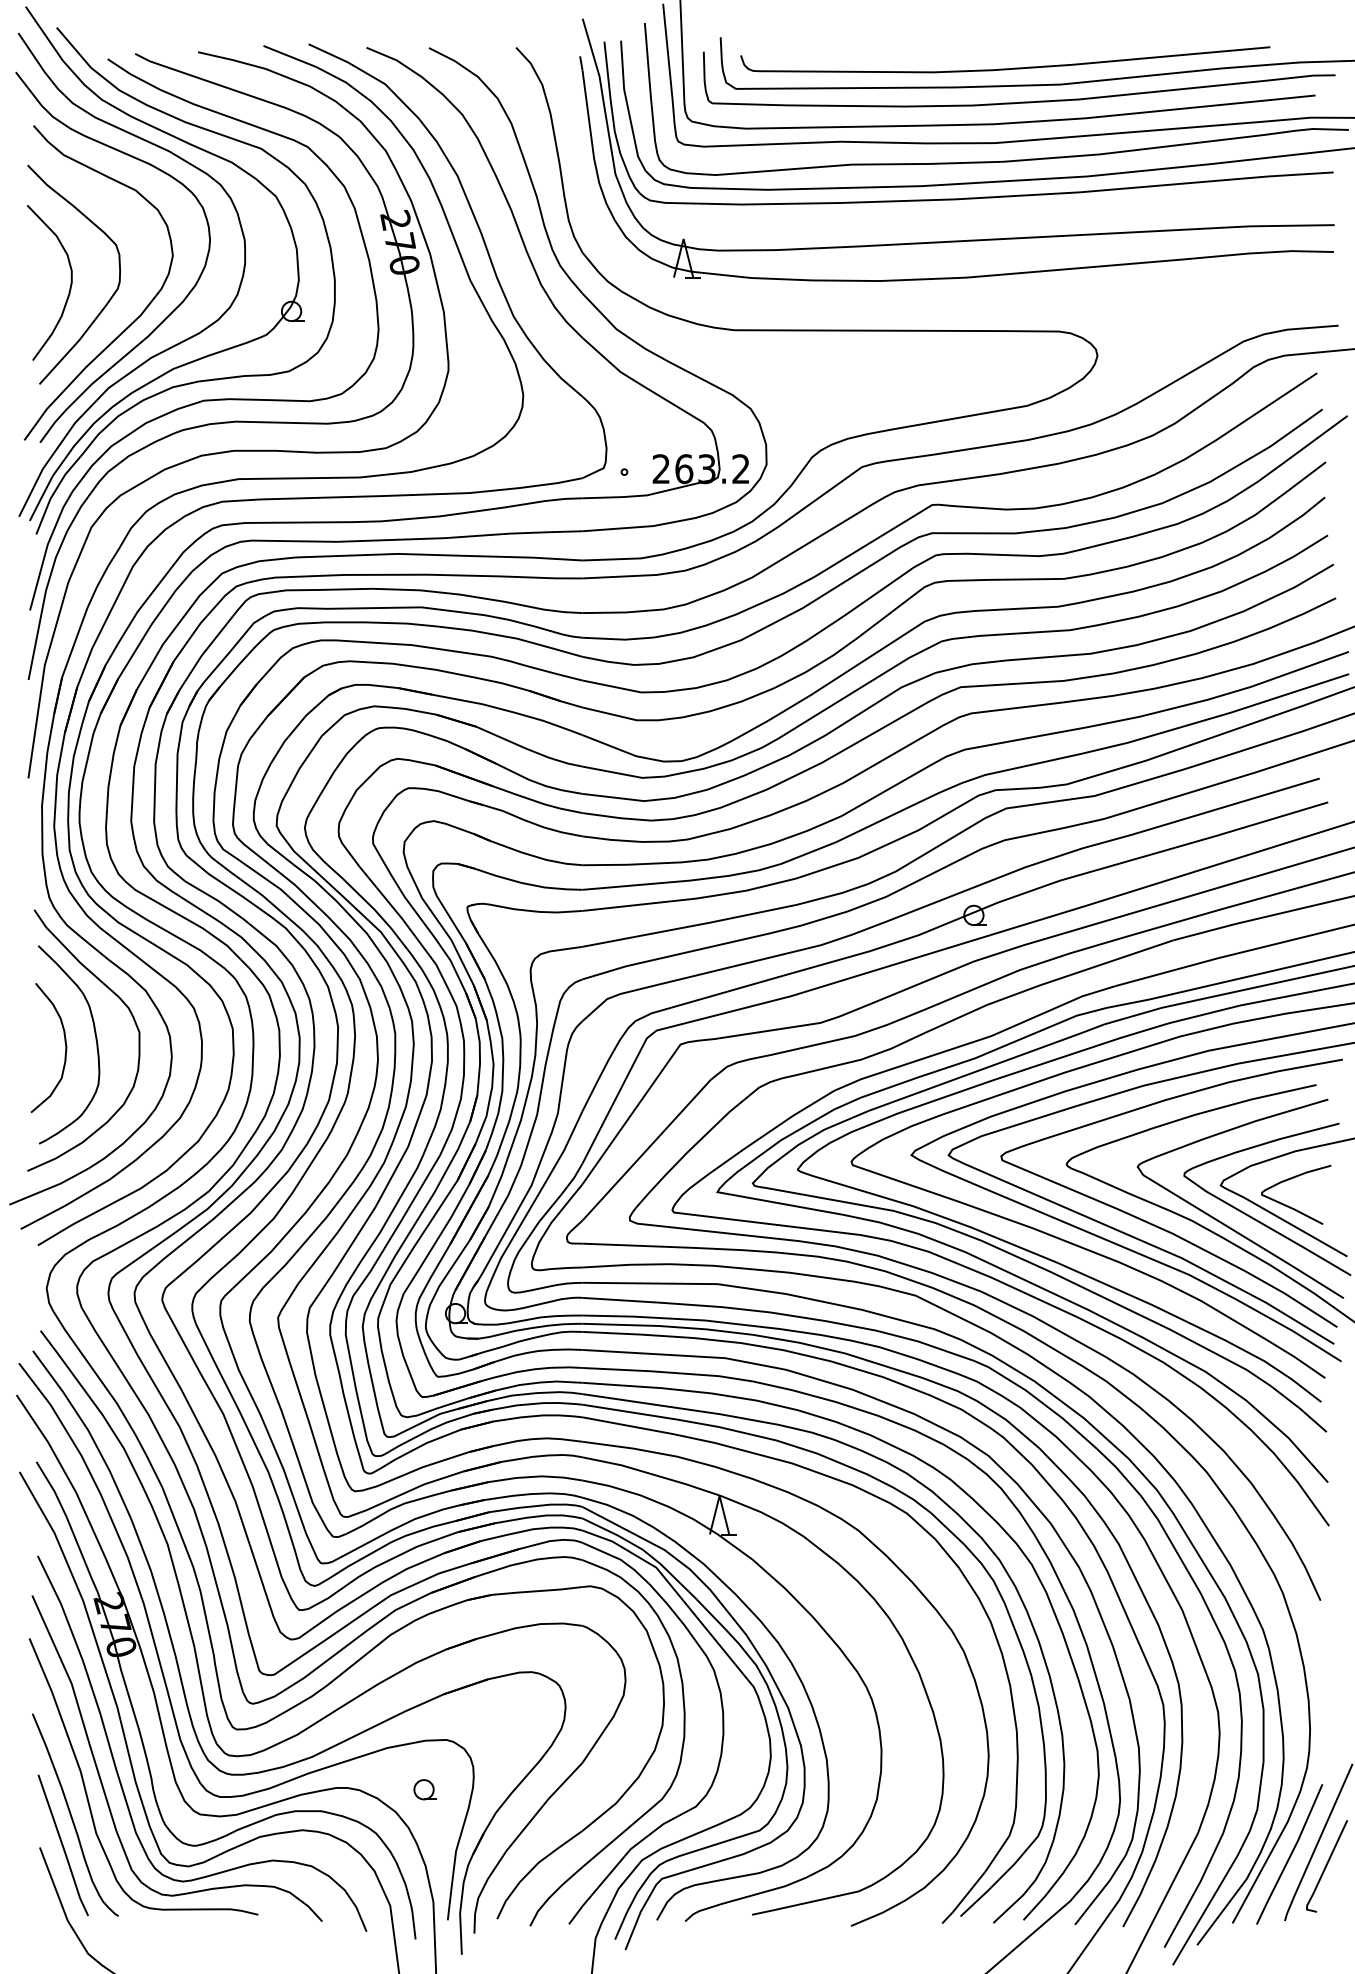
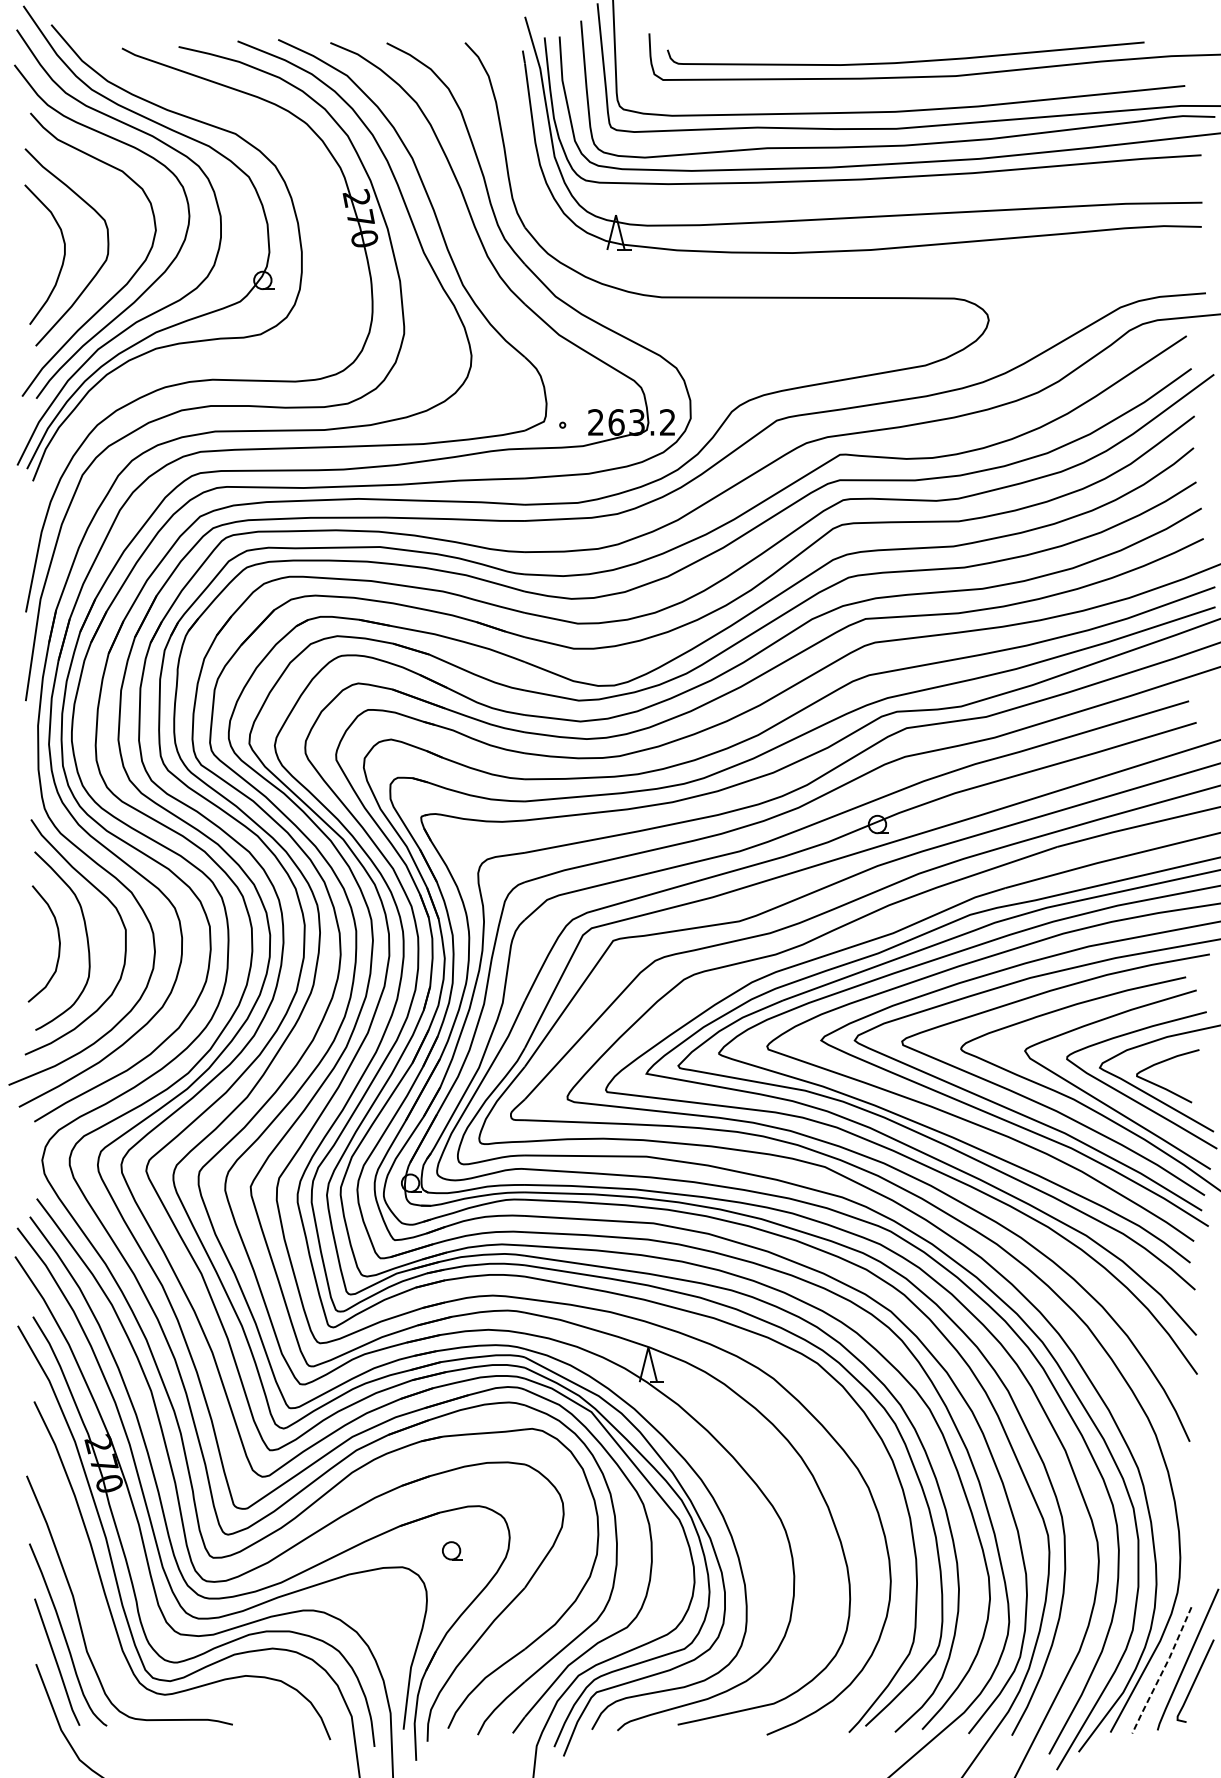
curve: (1020, 101) -> (919, 91), removed
curve: (204, 399) -> (184, 359), removed
curve: (101, 1778) -> (91, 1601), removed
part: (424, 1789) -> (451, 1550), moved
line: (1290, 1855) -> (1162, 1671), solid -> dashed

